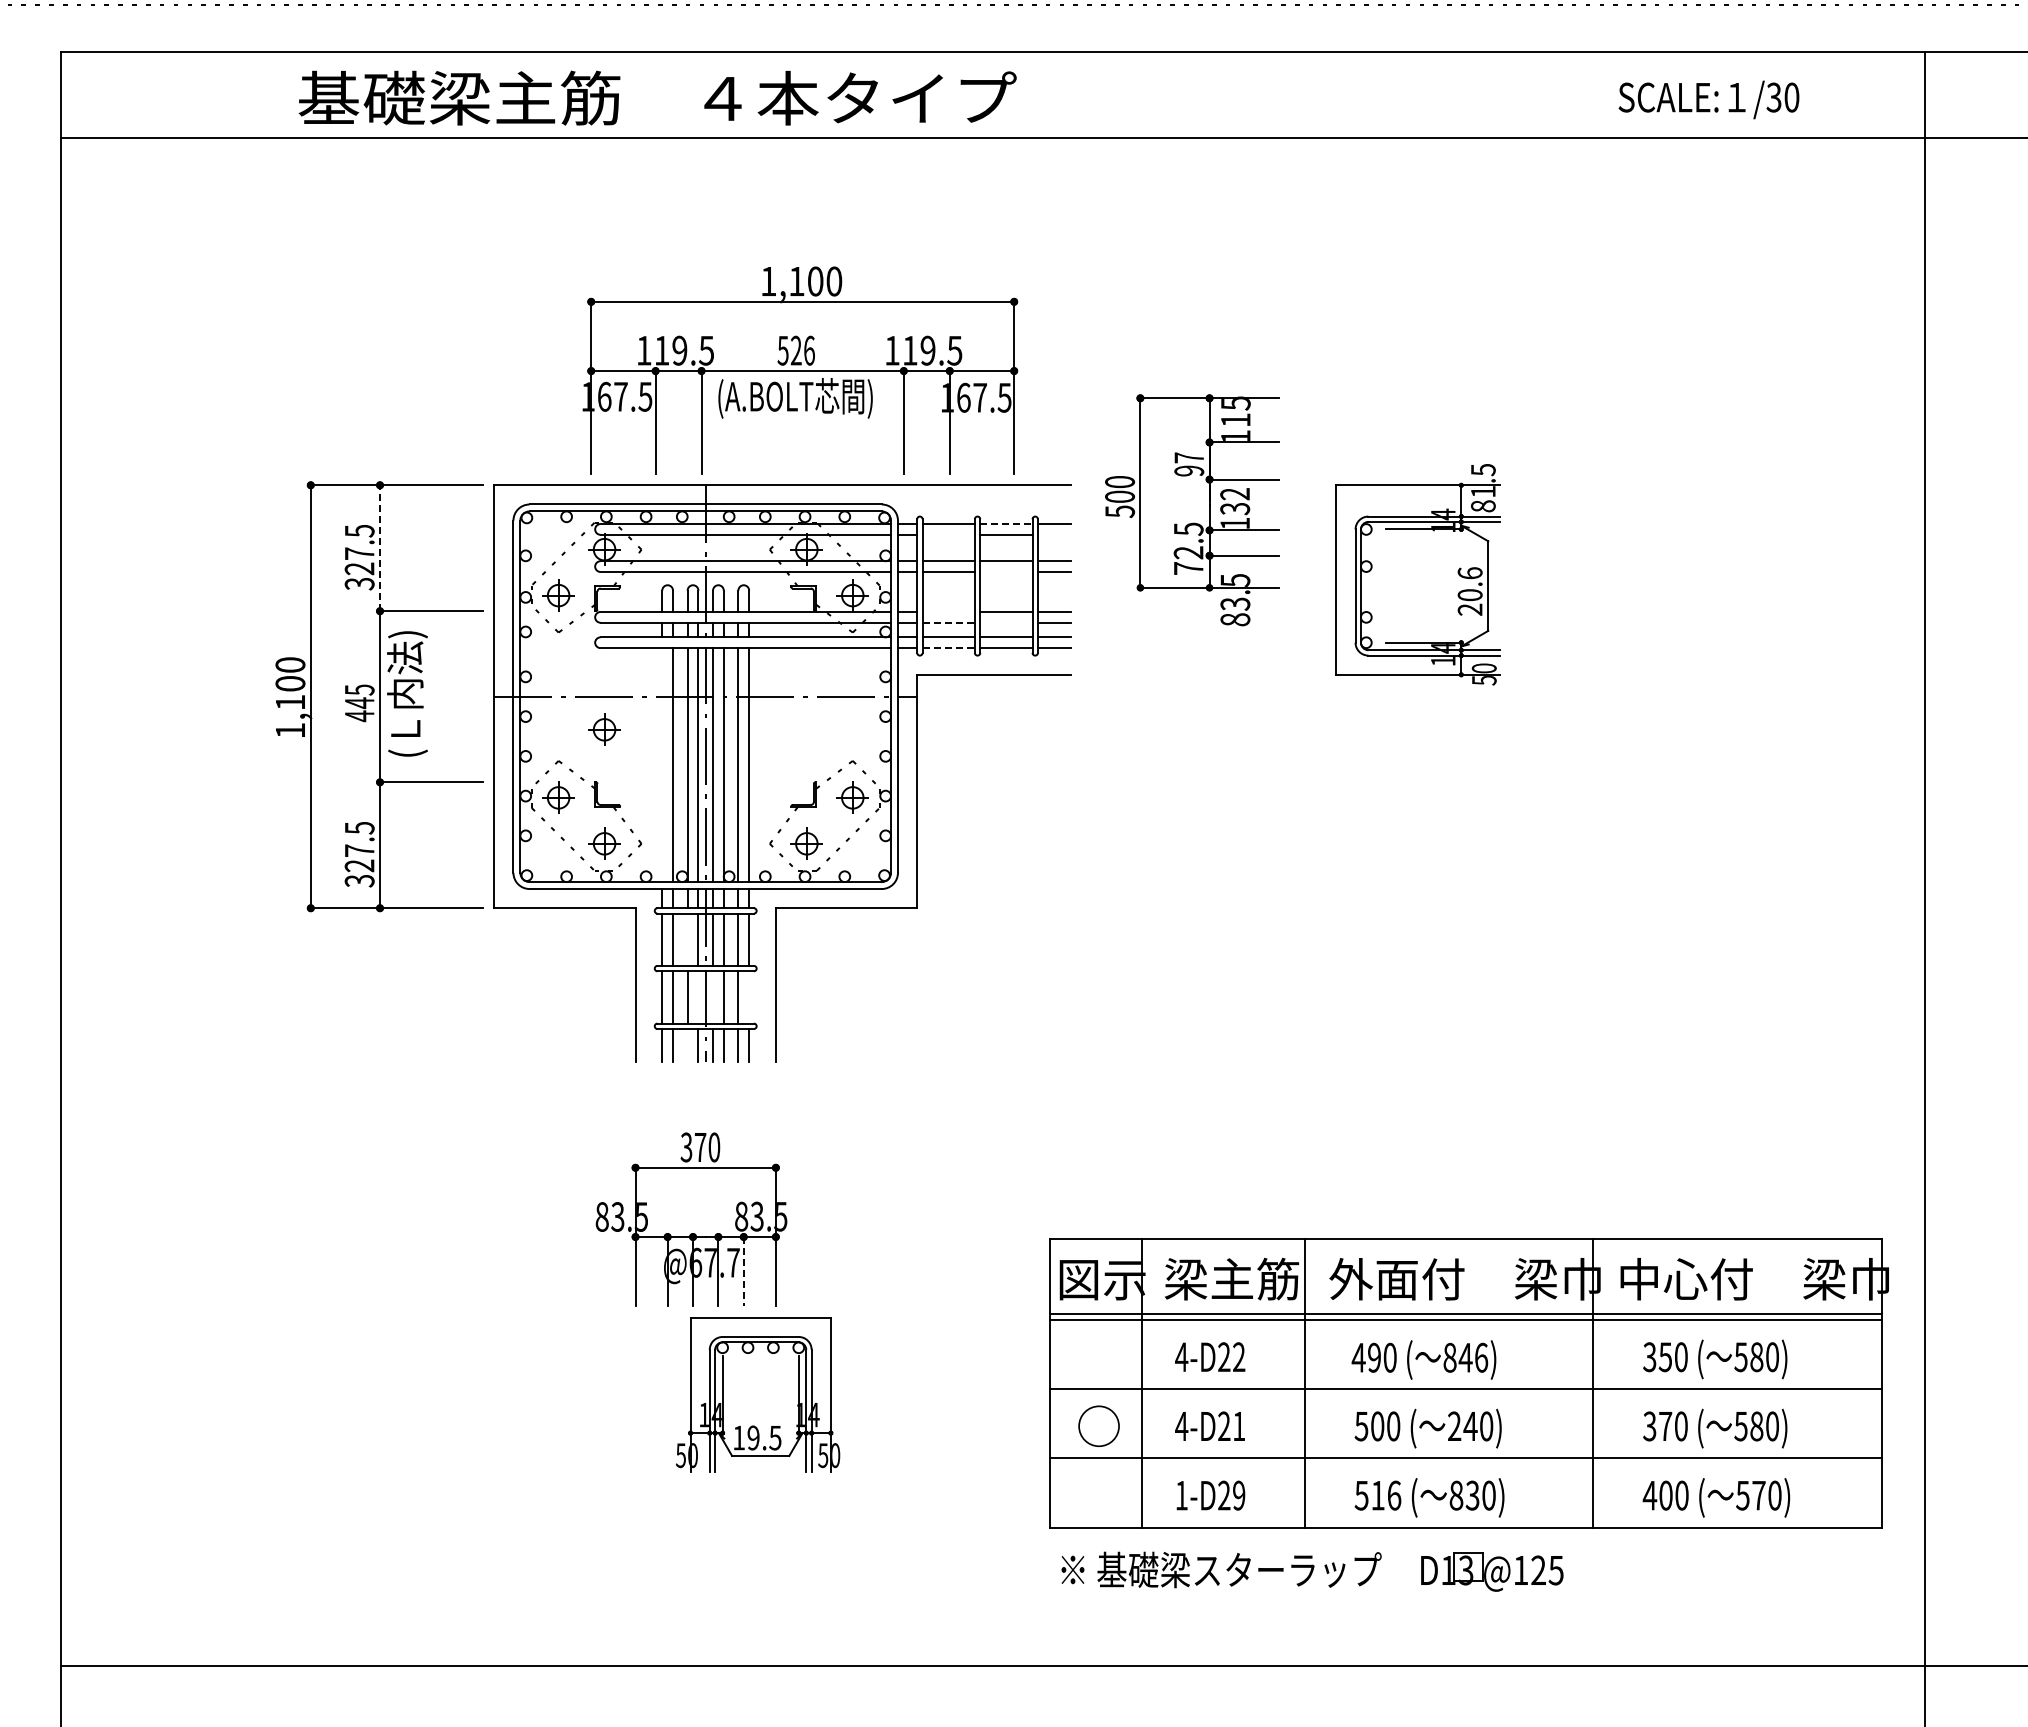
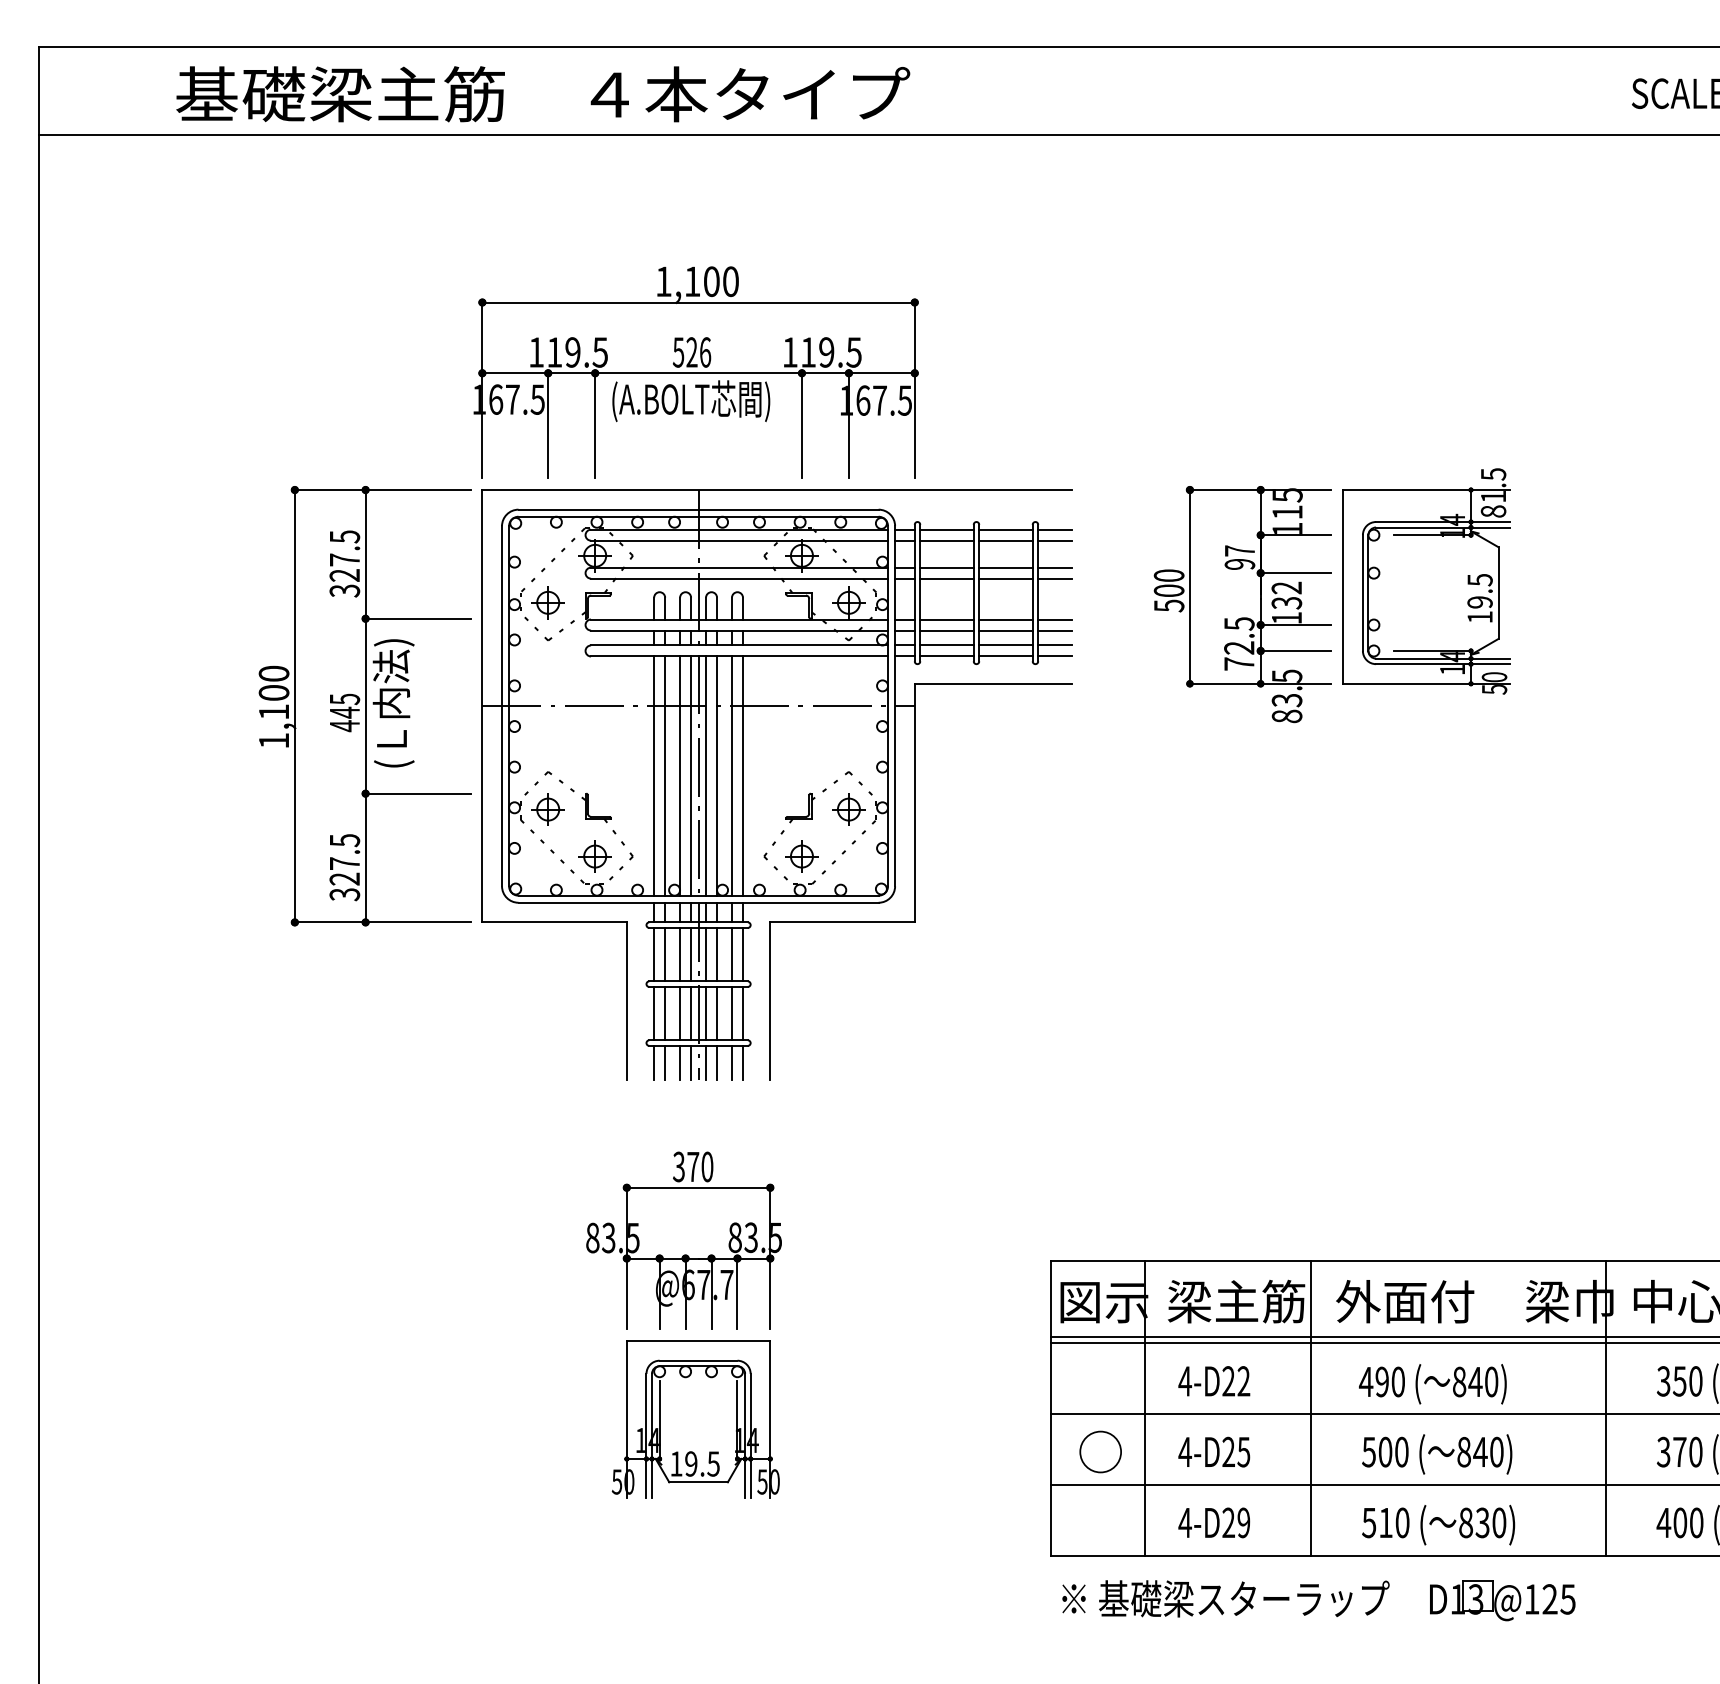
text: (657, 97) -> (542, 93), moved
part: (800, 370) -> (696, 372), moved
part: (1192, 510) -> (1243, 604), moved
line: (1006, 524) -> (1006, 530), dashed -> solid
line: (948, 534) -> (946, 540), added
line: (1054, 534) -> (1055, 540), added
line: (380, 548) -> (366, 554), dashed -> solid
line: (1006, 571) -> (1006, 578), added
text: (1469, 591) -> (1479, 598), 20.6 -> 19.5
line: (948, 611) -> (946, 619), added
line: (949, 622) -> (947, 630), dashed -> solid
line: (1006, 622) -> (1006, 630), added
line: (949, 648) -> (947, 656), dashed -> solid
part: (604, 729) -> (595, 739), removed
line: (662, 765) -> (654, 776), added
line: (687, 939) -> (679, 954), added
line: (698, 997) -> (691, 1013), added
line: (713, 997) -> (706, 1013), added
line: (749, 997) -> (743, 1013), added
line: (687, 1045) -> (679, 1062), added
line: (743, 1271) -> (737, 1293), dashed -> solid
text: (1481, 1357) -> (1491, 1381), 846) -> 840)
part: (758, 1394) -> (696, 1419), moved
text: (1238, 1426) -> (1243, 1452), 4-D21 -> 4-D25
text: (1454, 1426) -> (1464, 1452), 240) -> 840)
text: (1181, 1495) -> (1184, 1522), 1-D29 -> 4-D29
text: (1394, 1495) -> (1402, 1522), 516 -> 510

